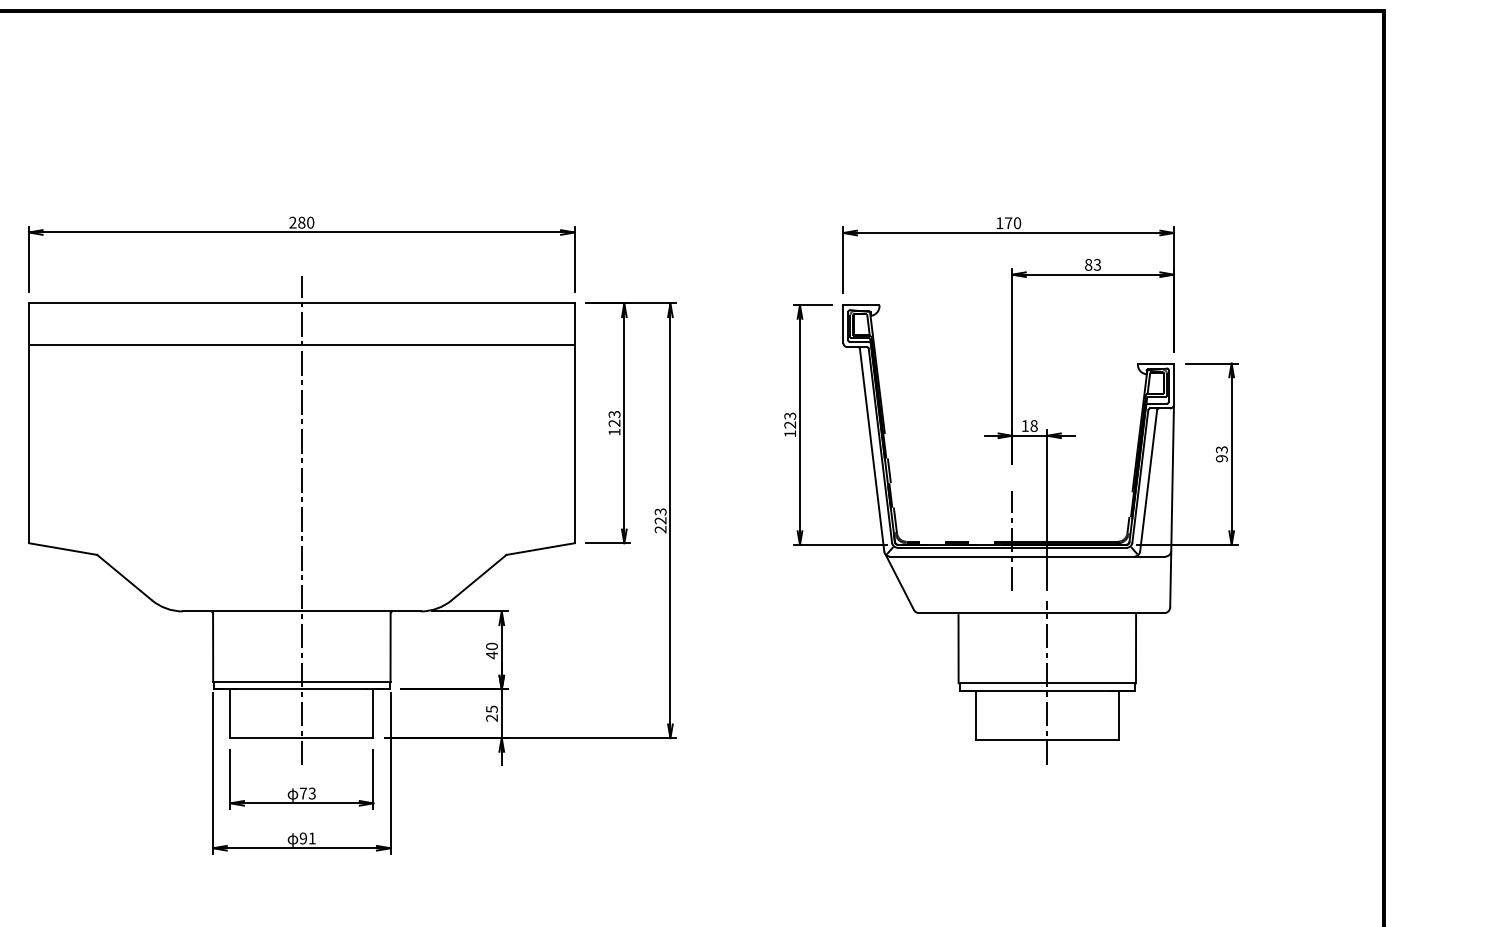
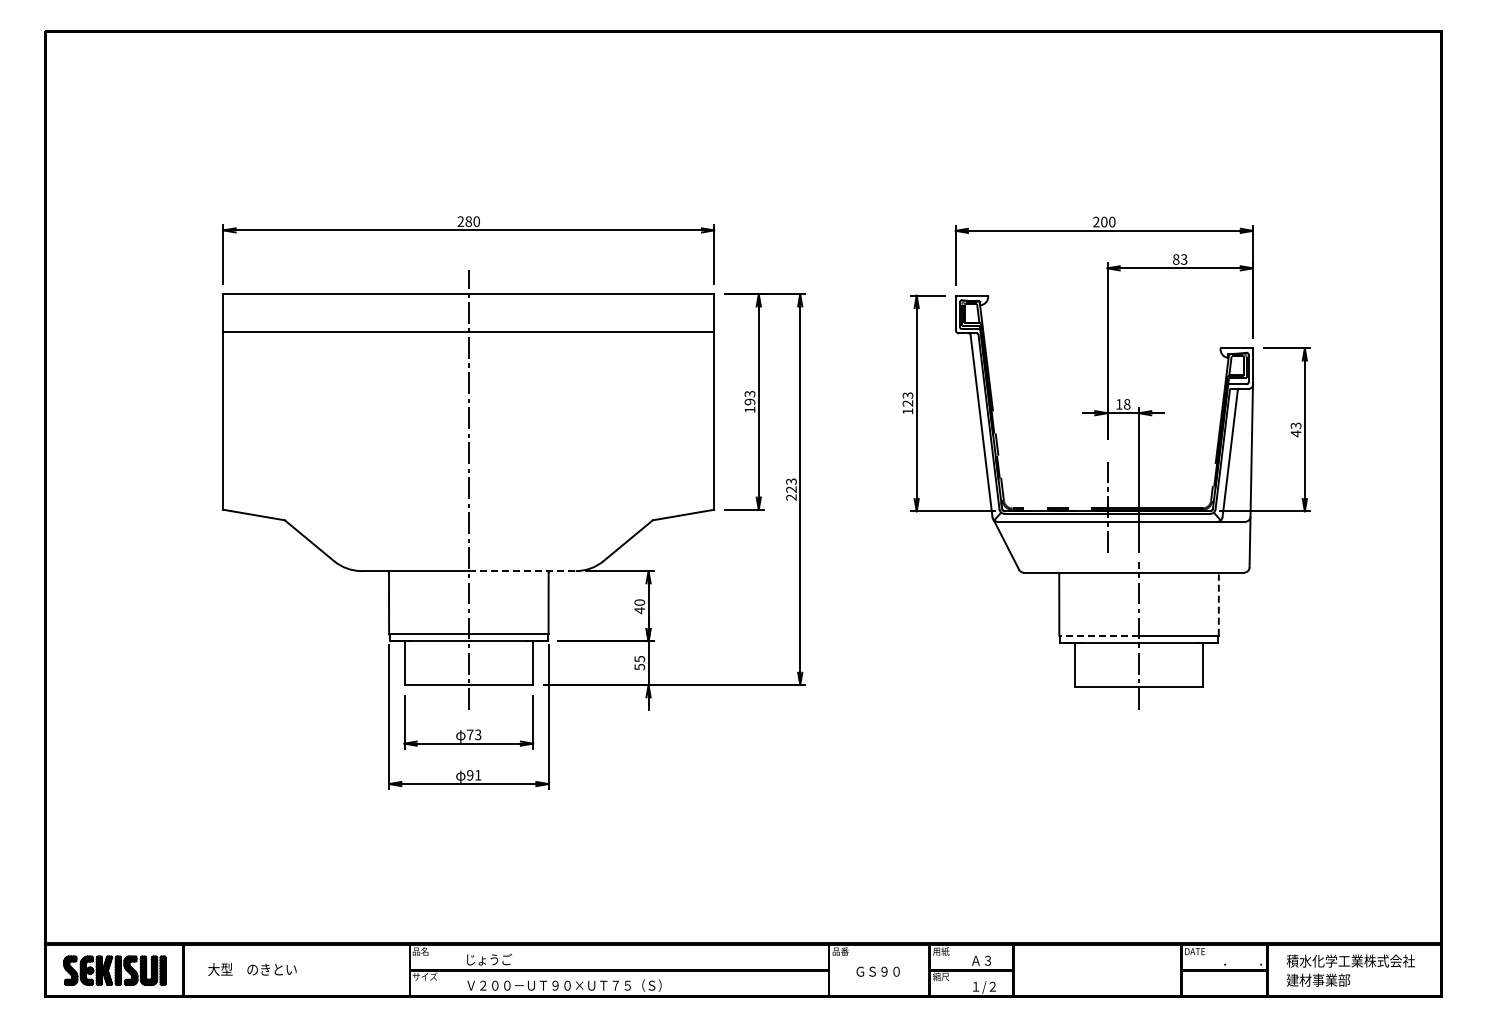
text: (1004, 222) -> (1100, 221), 170 -> 200
text: (615, 422) -> (750, 401), 123 -> 193
text: (1221, 458) -> (1295, 433), 93 -> 43
line: (361, 611) -> (522, 571), solid -> dashed
line: (1135, 649) -> (1218, 605), solid -> dashed
line: (1003, 683) -> (1099, 635), solid -> dashed
text: (491, 717) -> (639, 666), 25 -> 55

